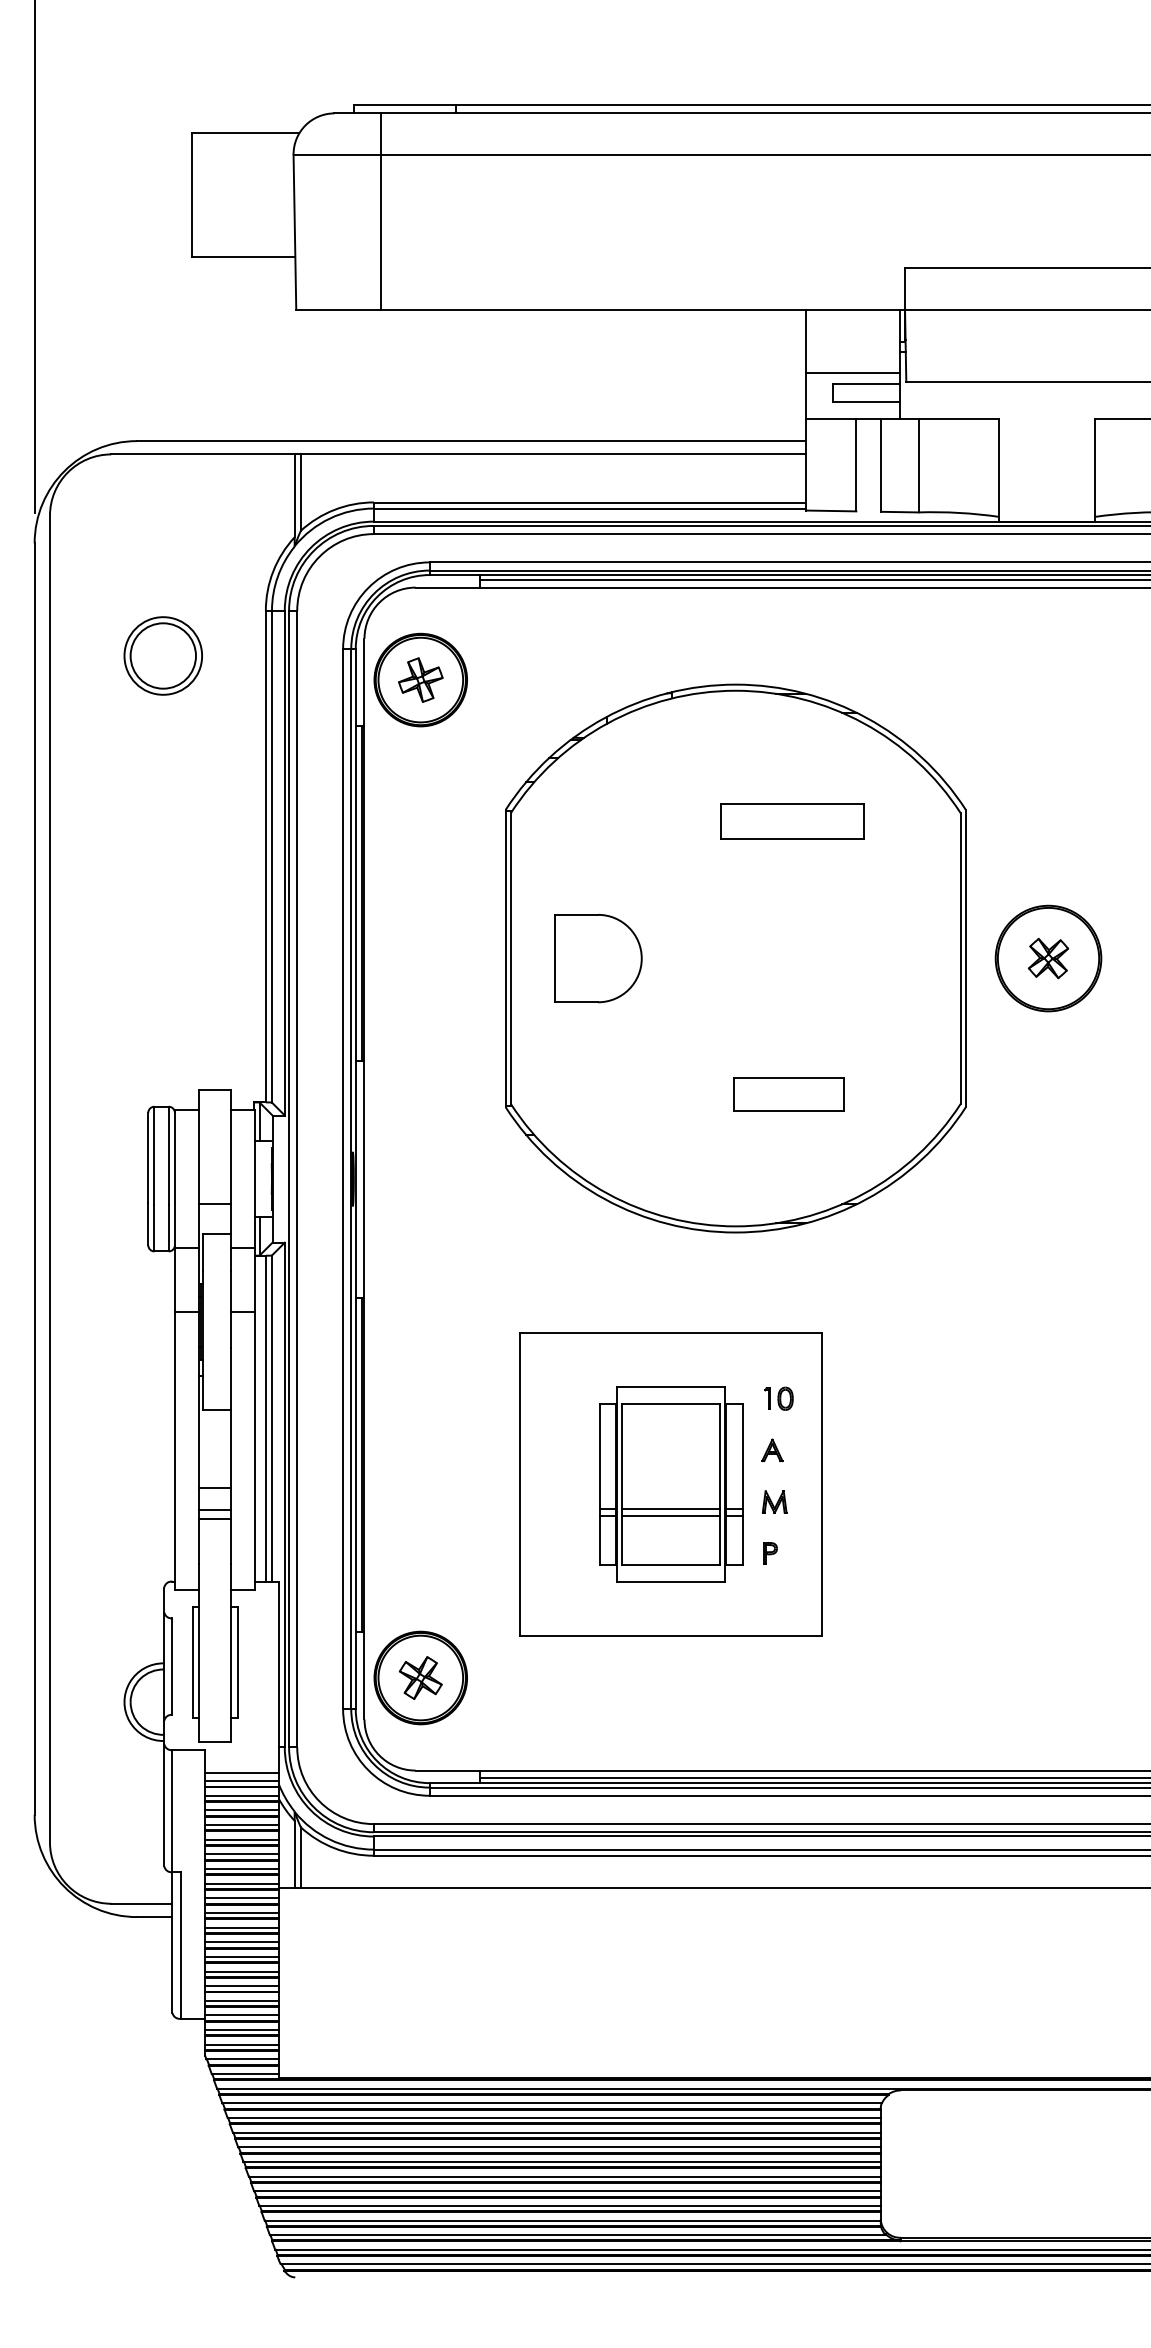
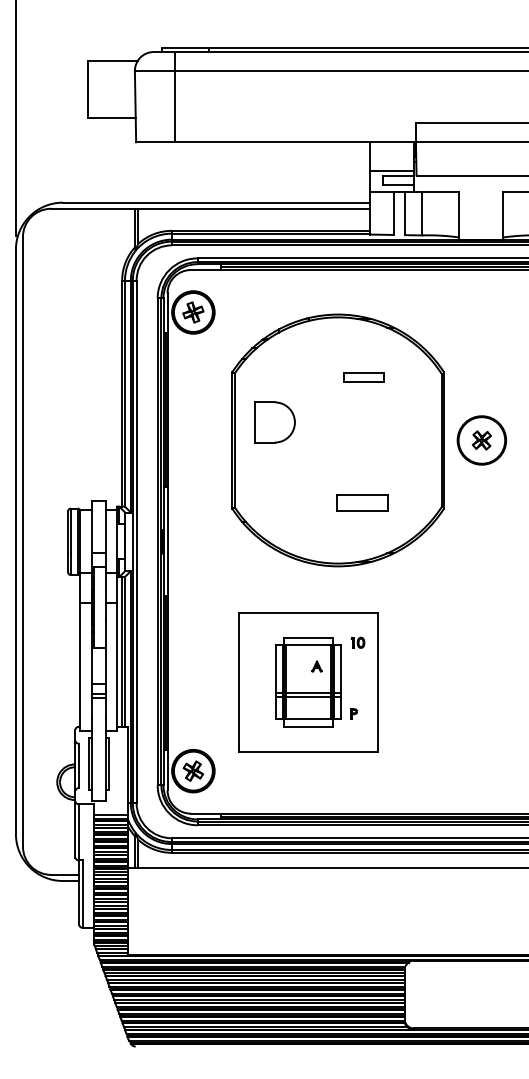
part: (162, 656) -> (74, 301), removed
part: (790, 821) -> (363, 377), size x0.6
part: (597, 958) -> (274, 422), moved
part: (771, 1450) -> (316, 666), moved
part: (773, 1502) -> (355, 690), removed

